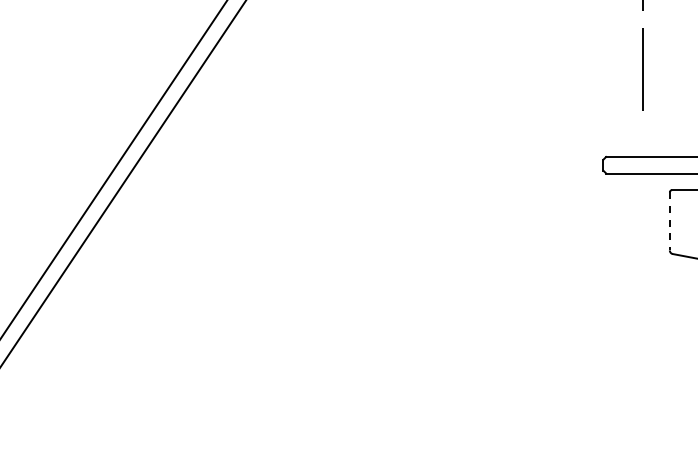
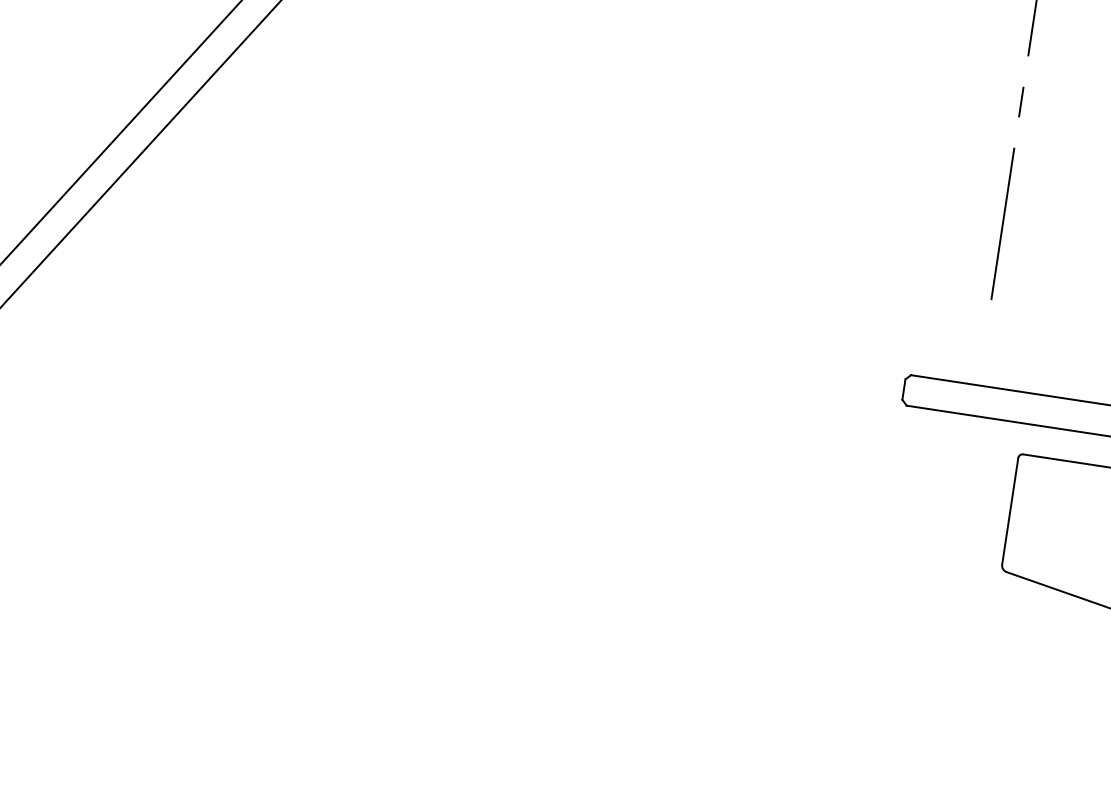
line: (669, 221) -> (1009, 511), dashed -> solid

